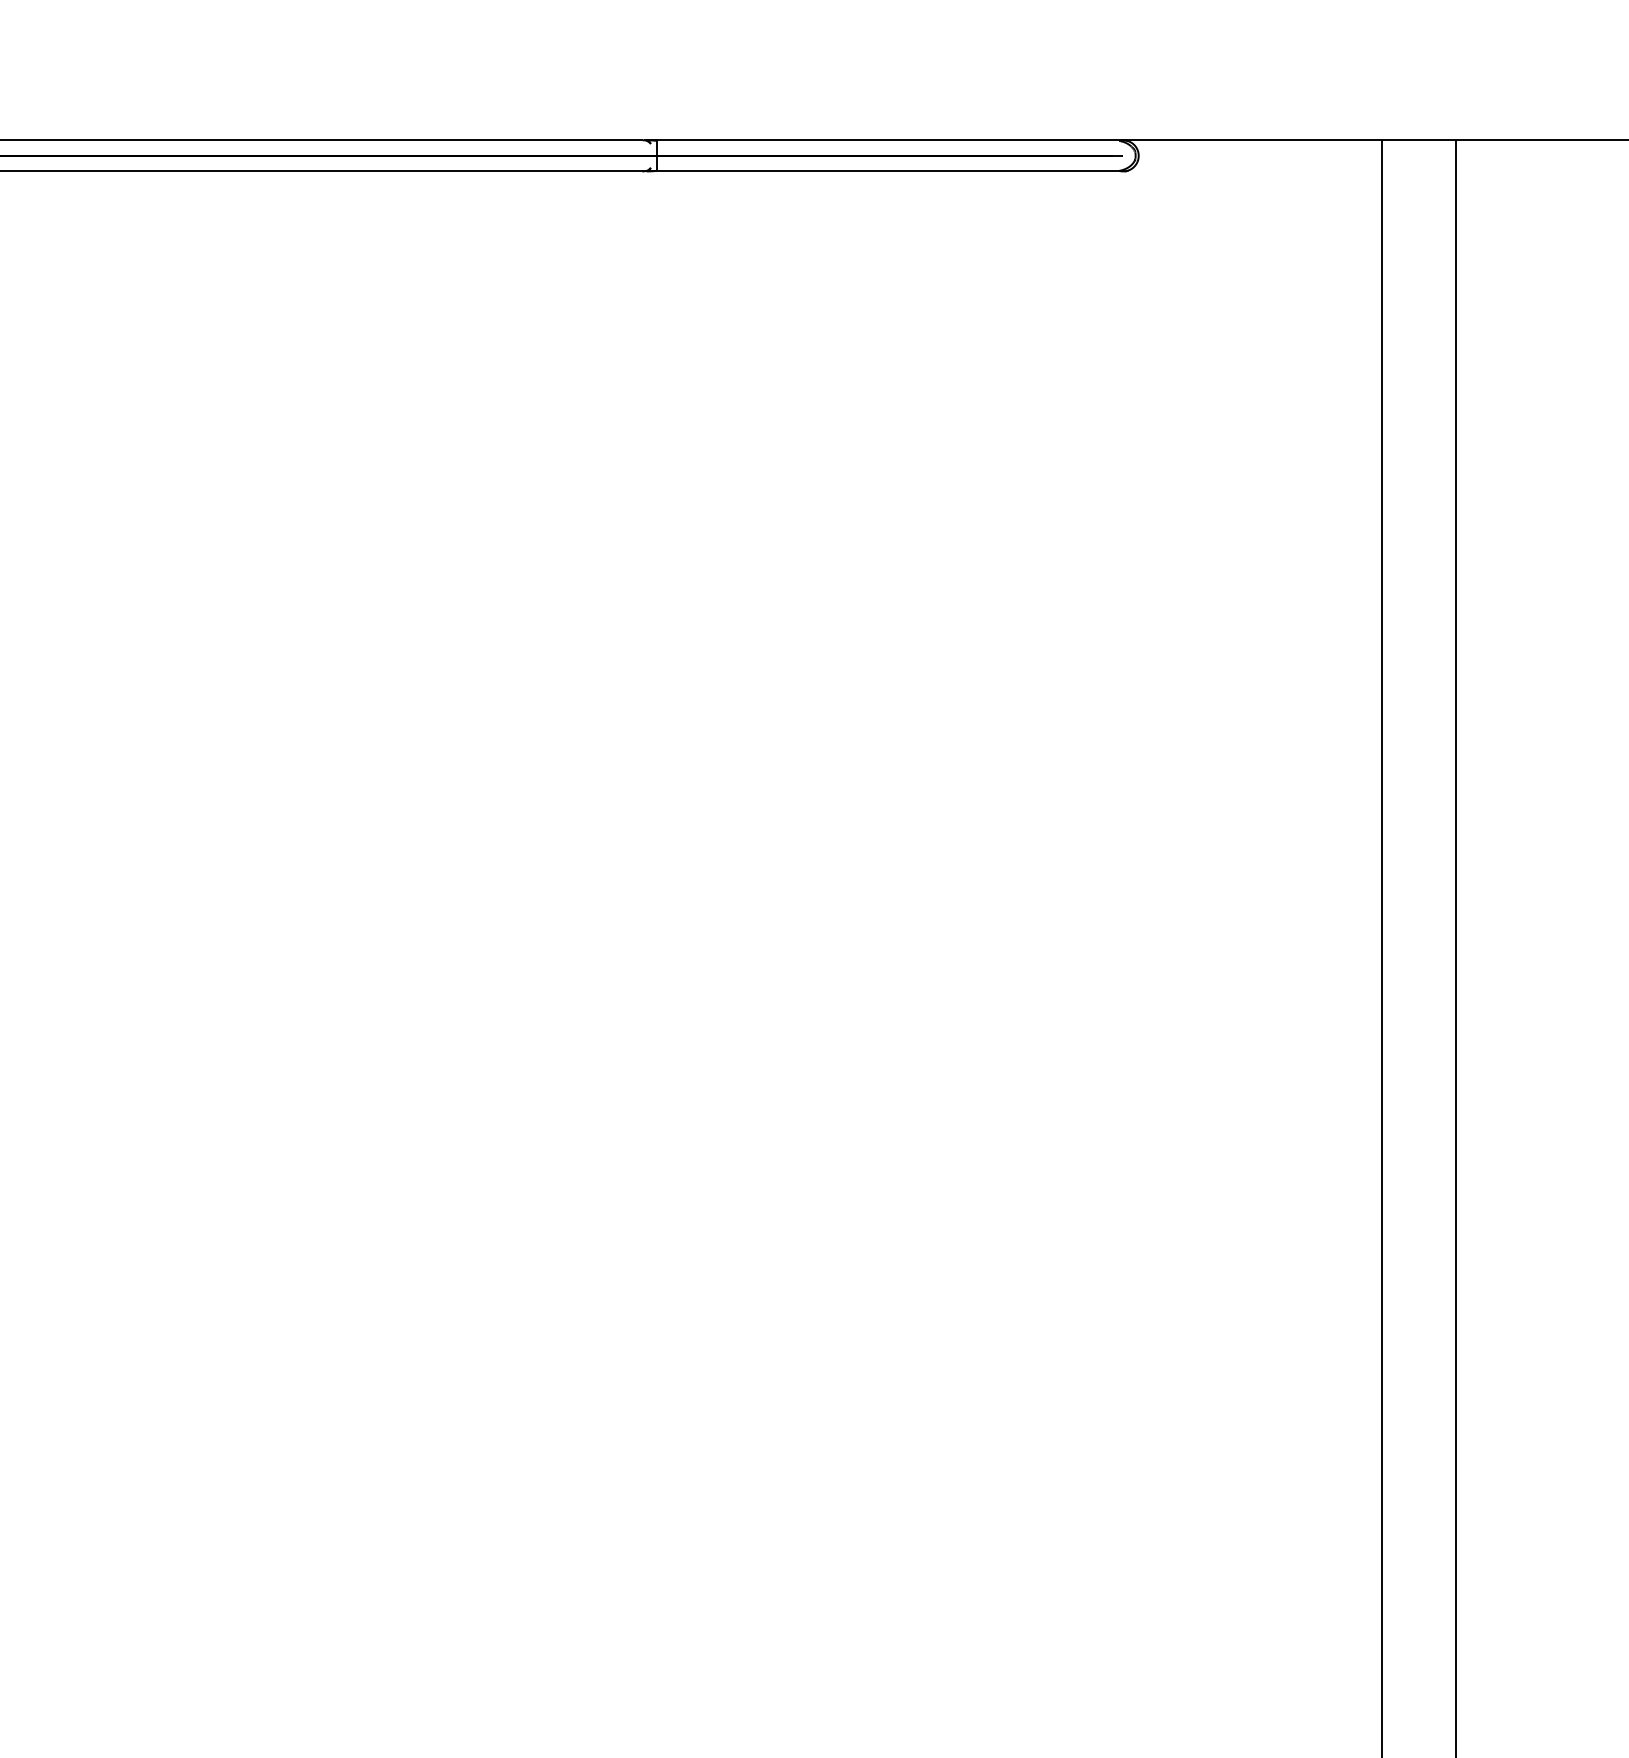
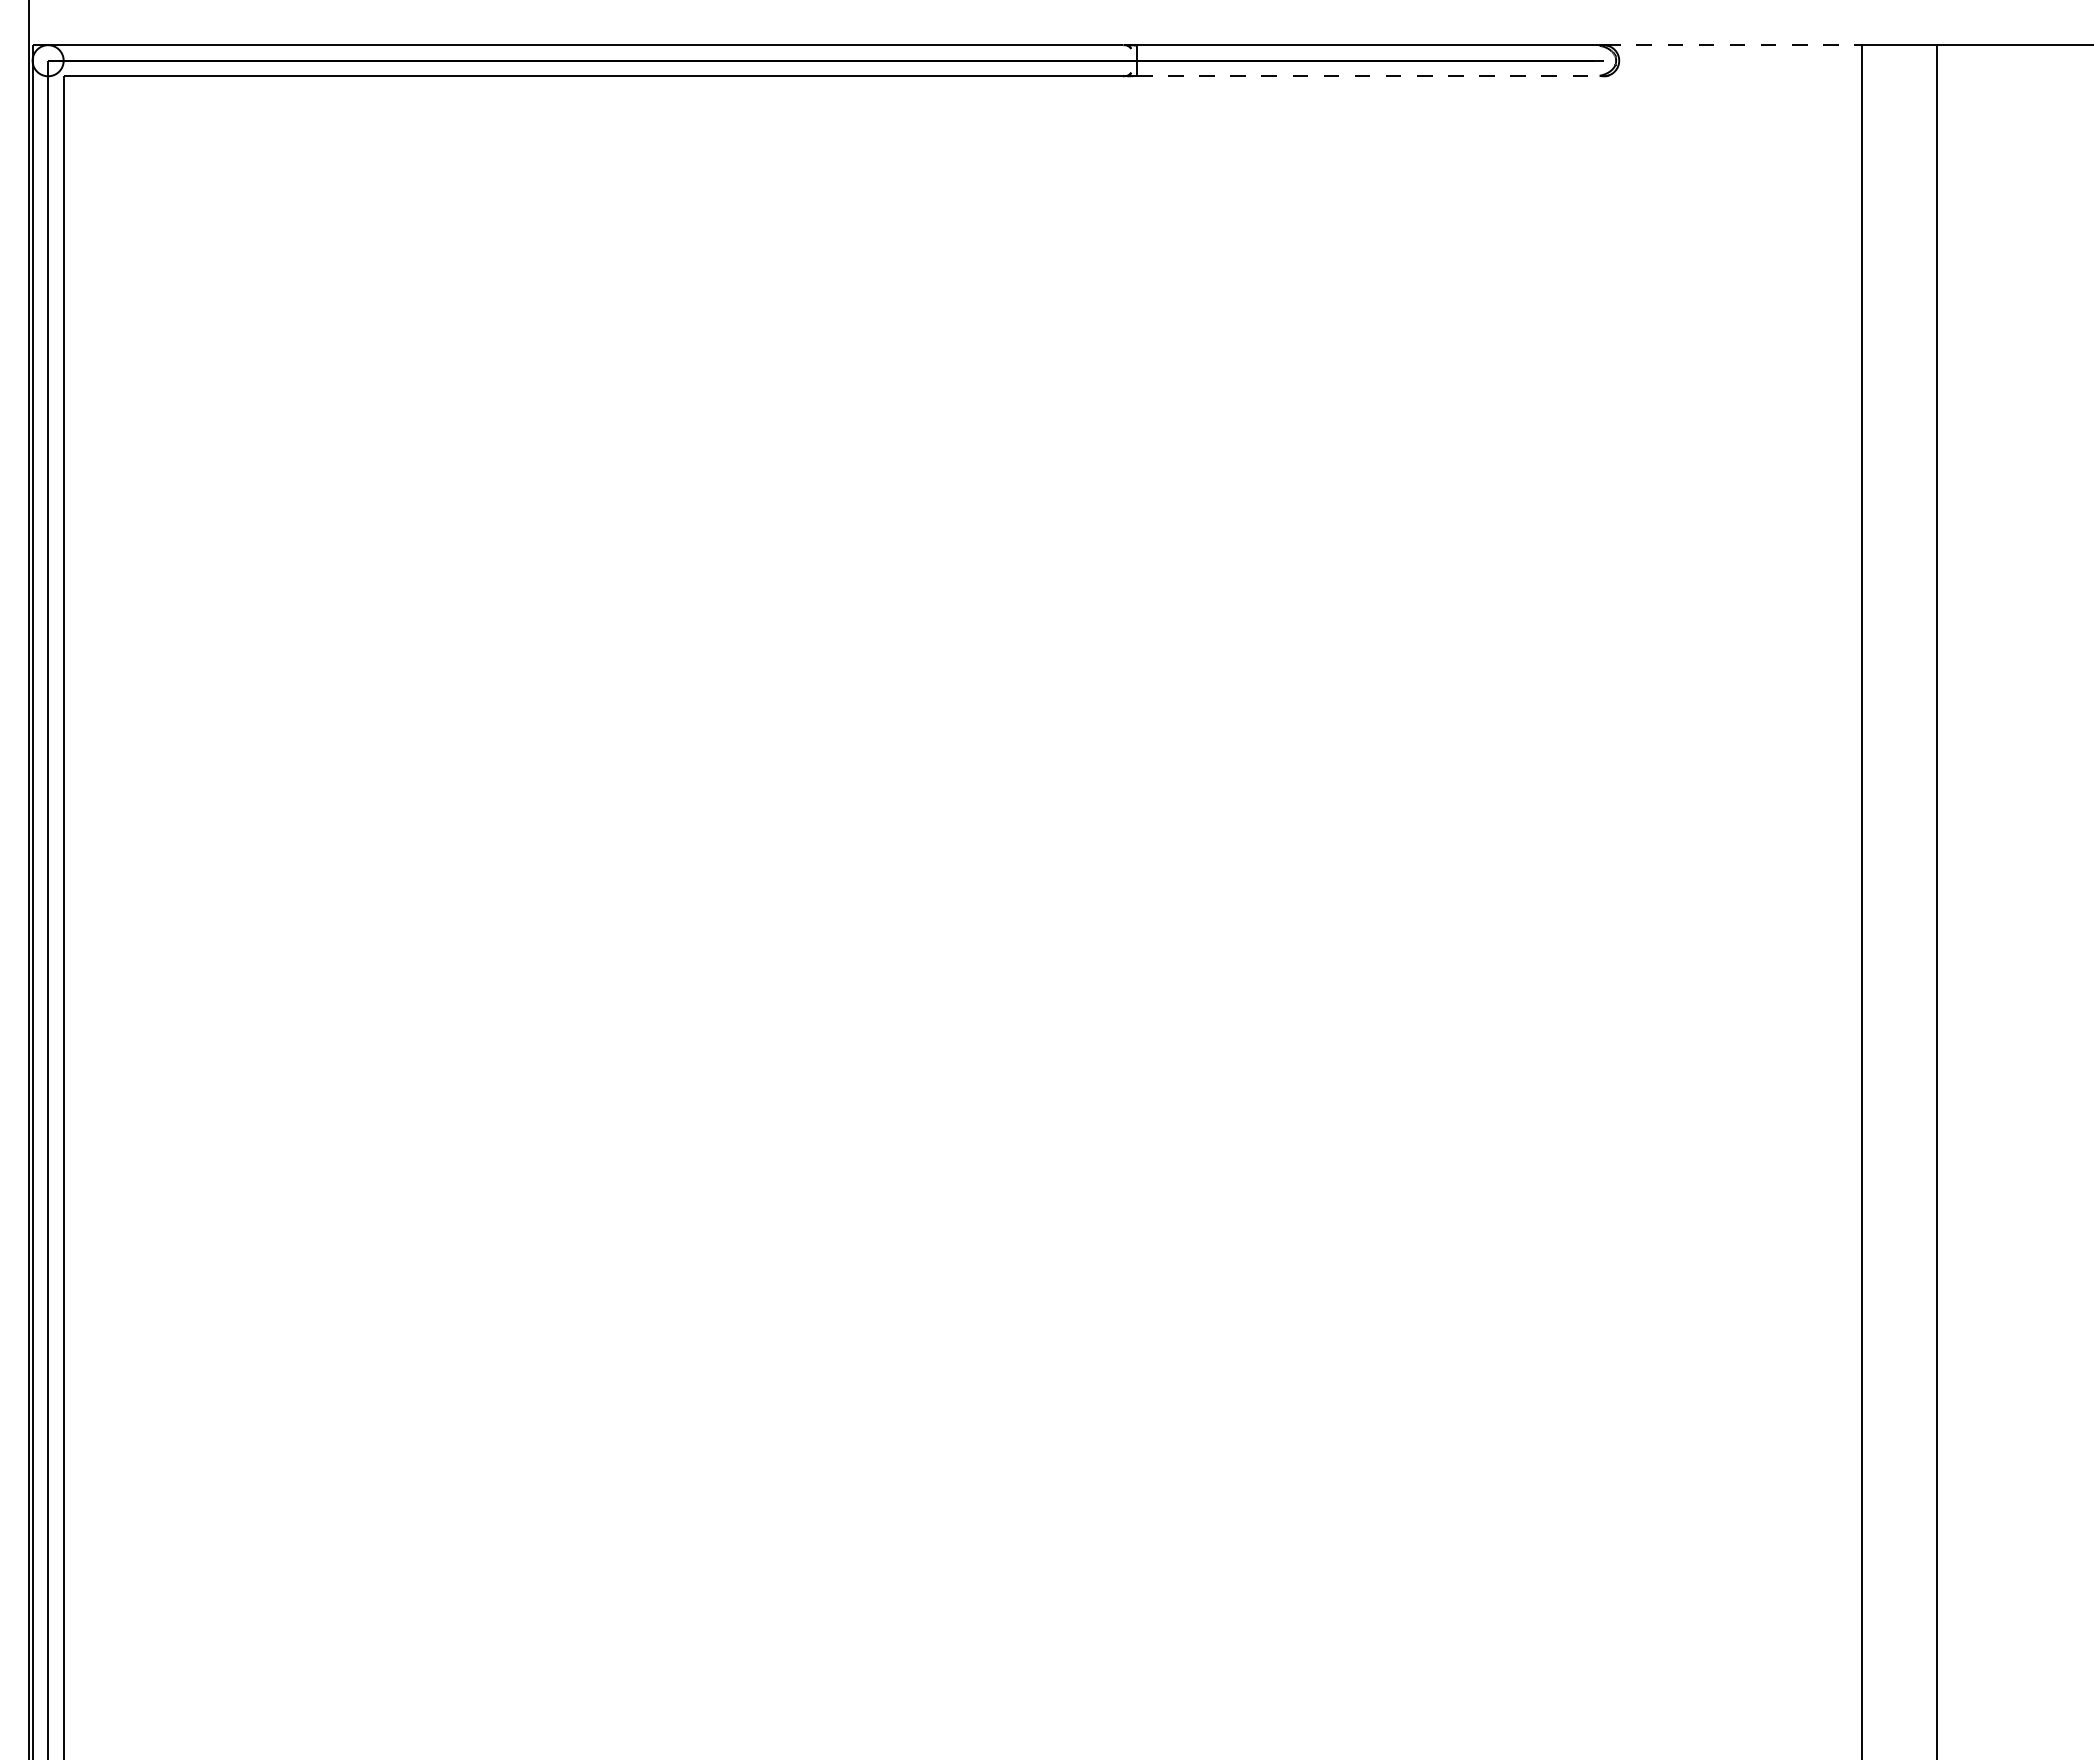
line: (1254, 140) -> (1734, 45), solid -> dashed
line: (890, 171) -> (1370, 76), solid -> dashed

